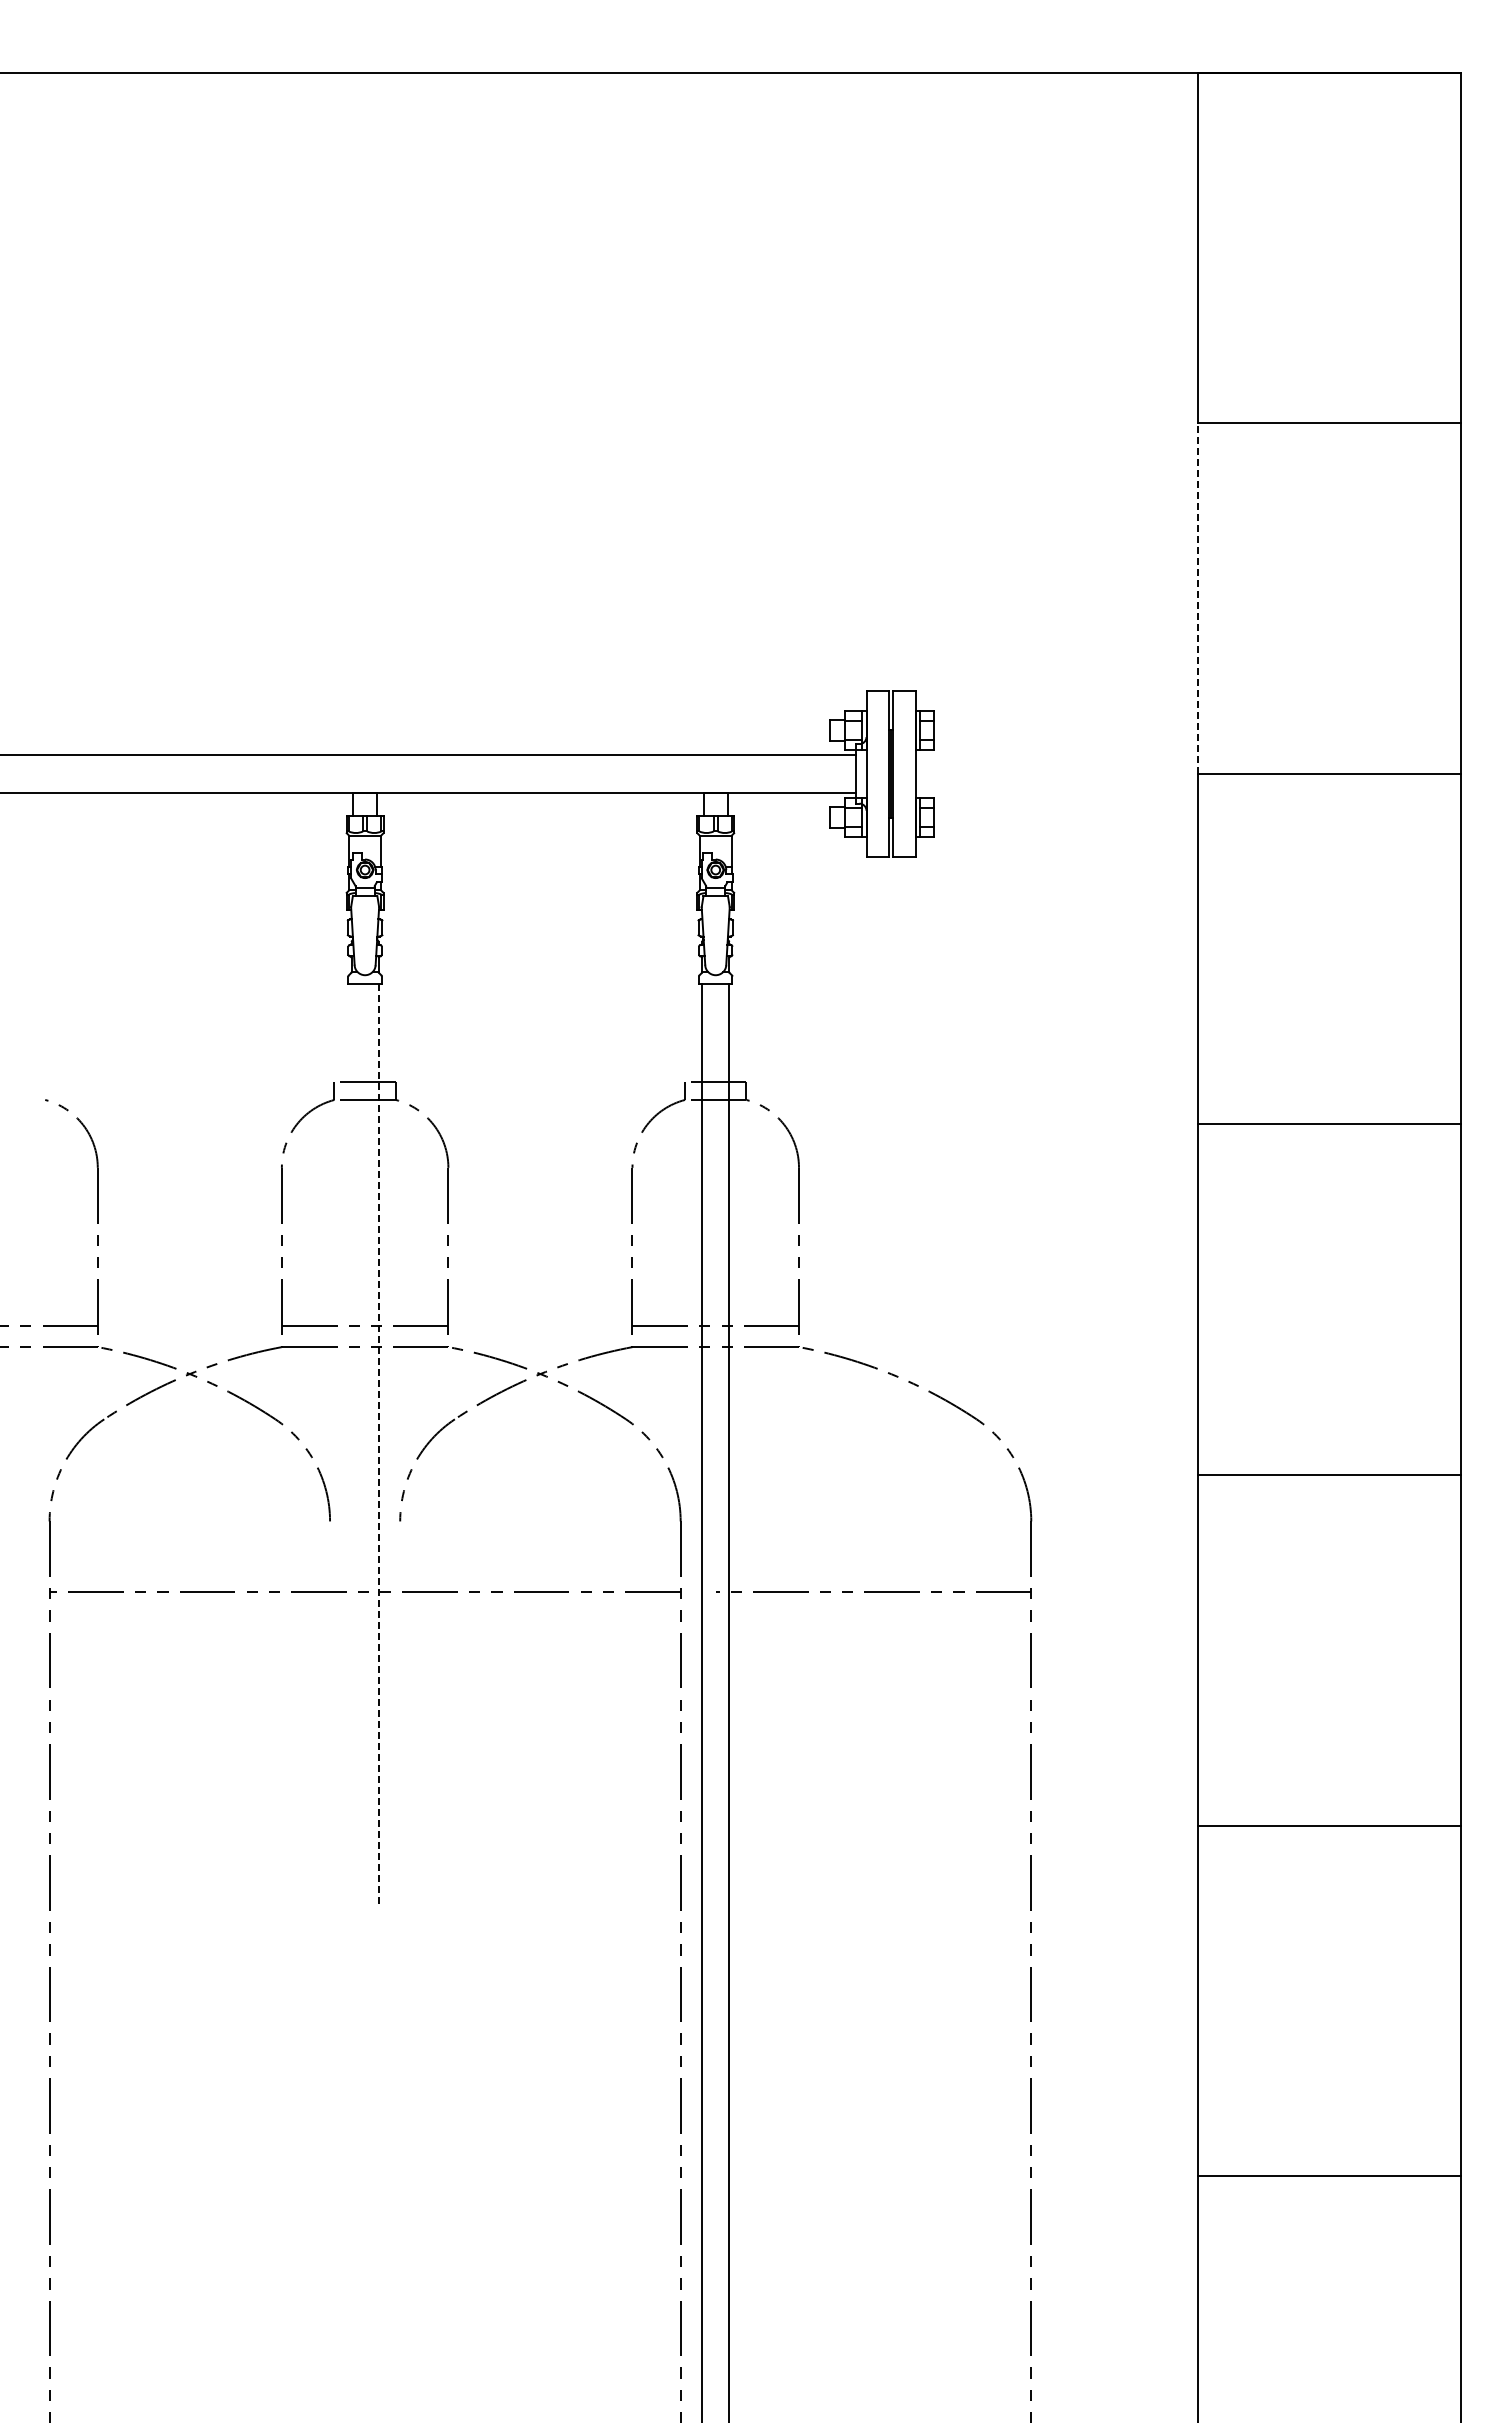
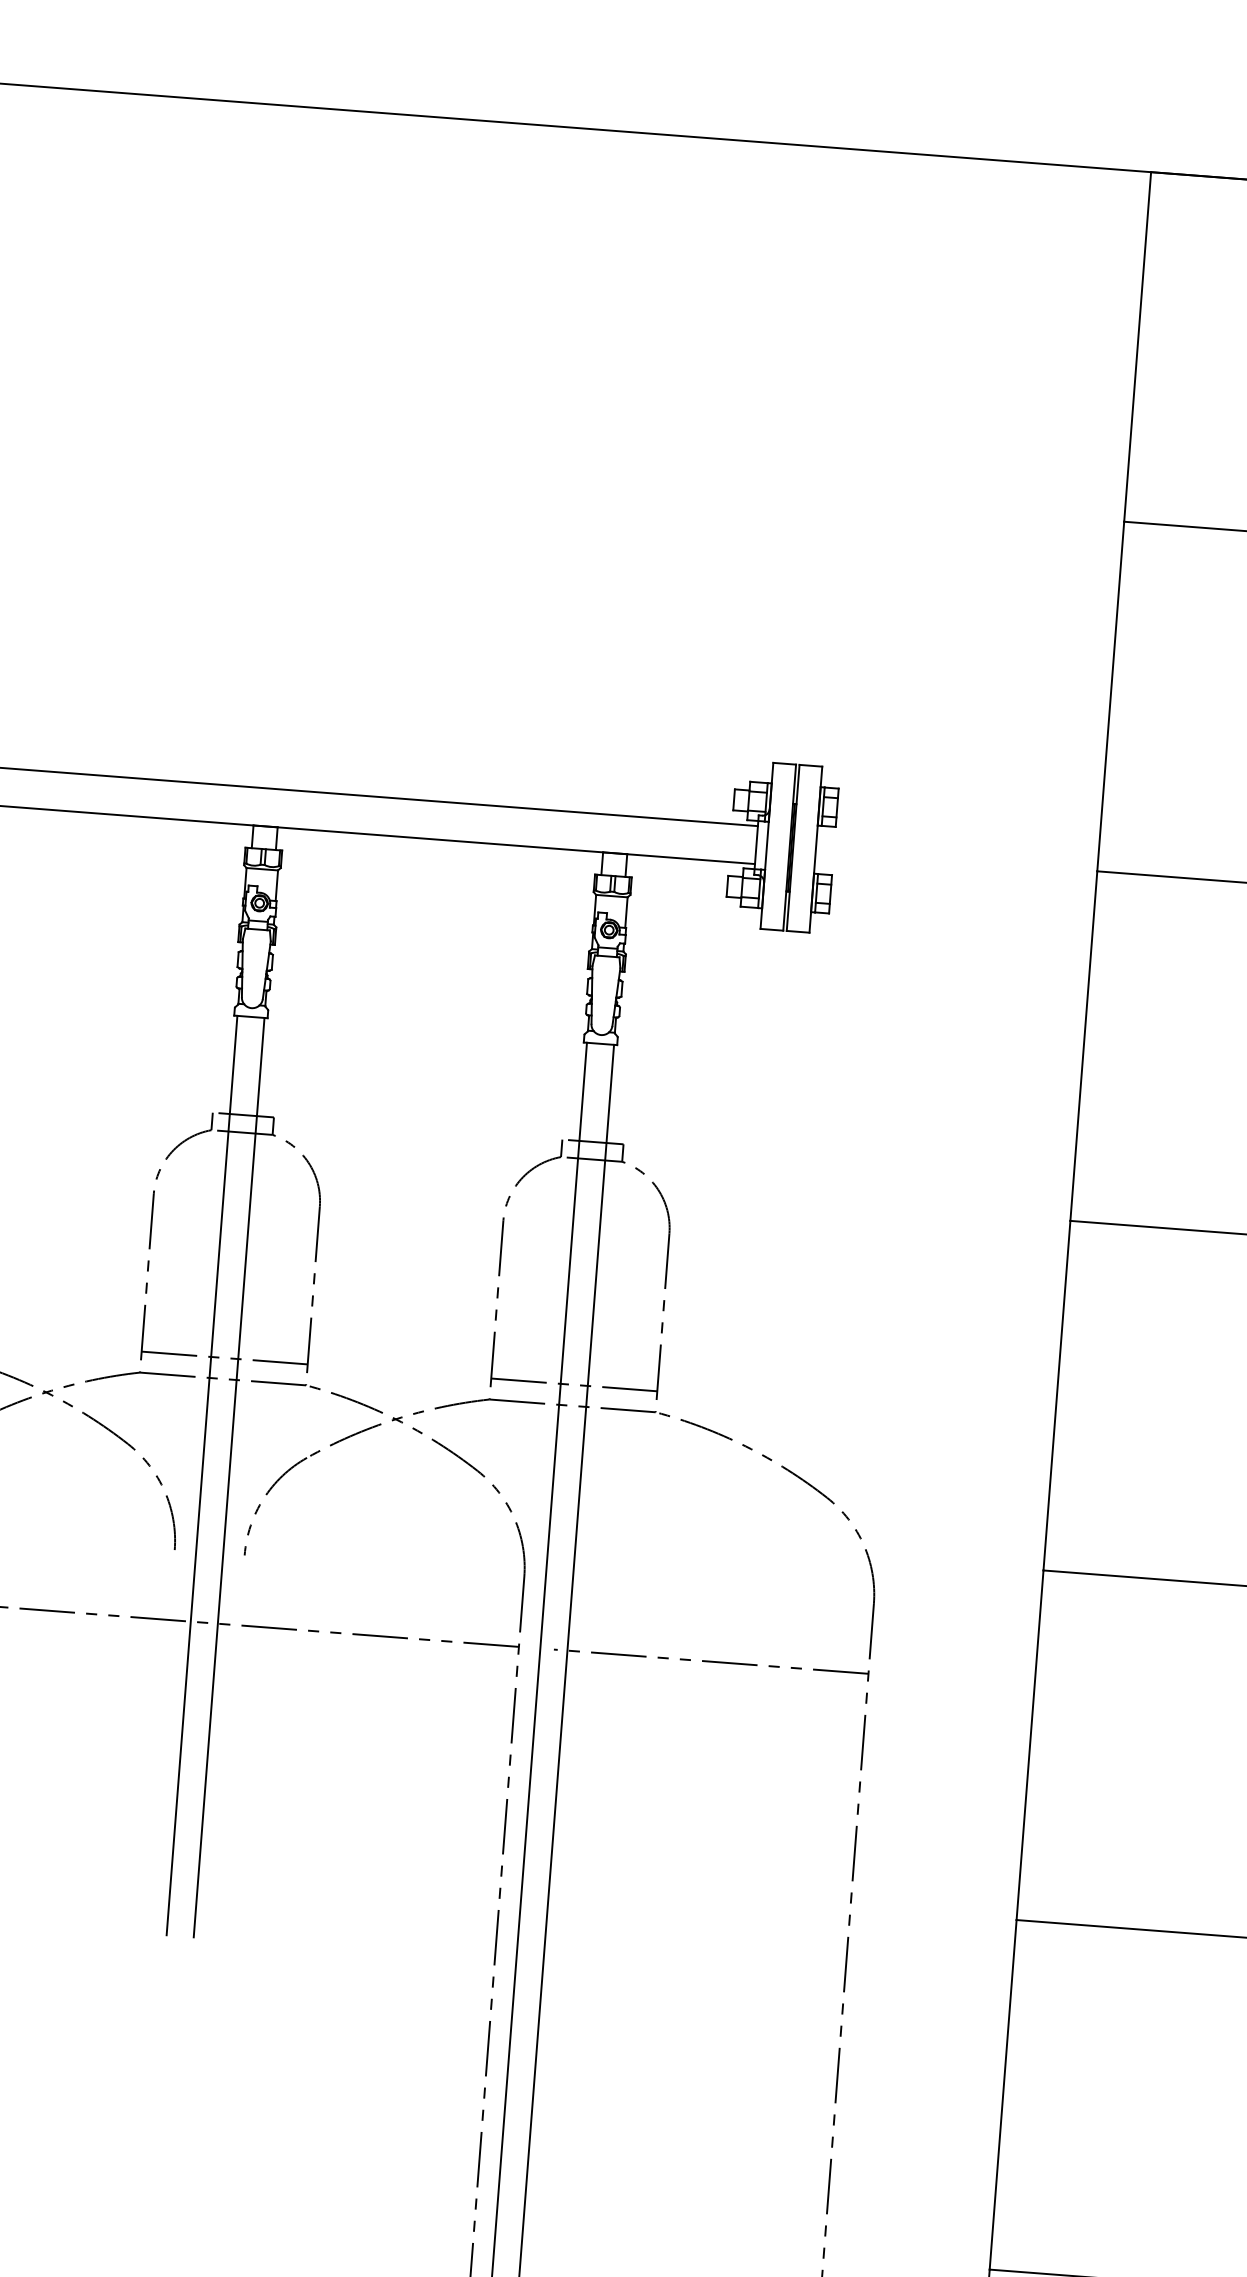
line: (1197, 598) -> (1110, 696), dashed -> solid
line: (351, 1444) -> (202, 1475), added
line: (378, 1445) -> (228, 1478), dashed -> solid

